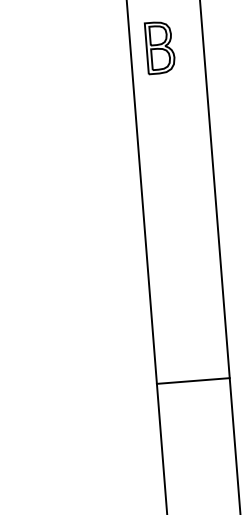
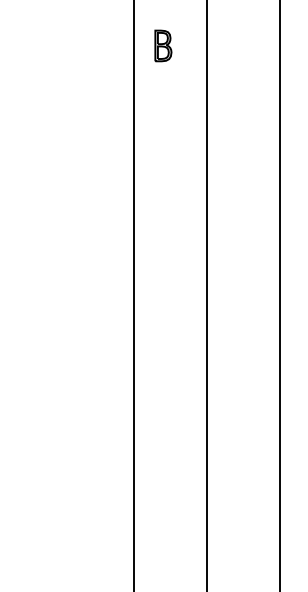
part: (160, 47) -> (163, 45), size x0.6
line: (192, 380) -> (169, 380), removed

